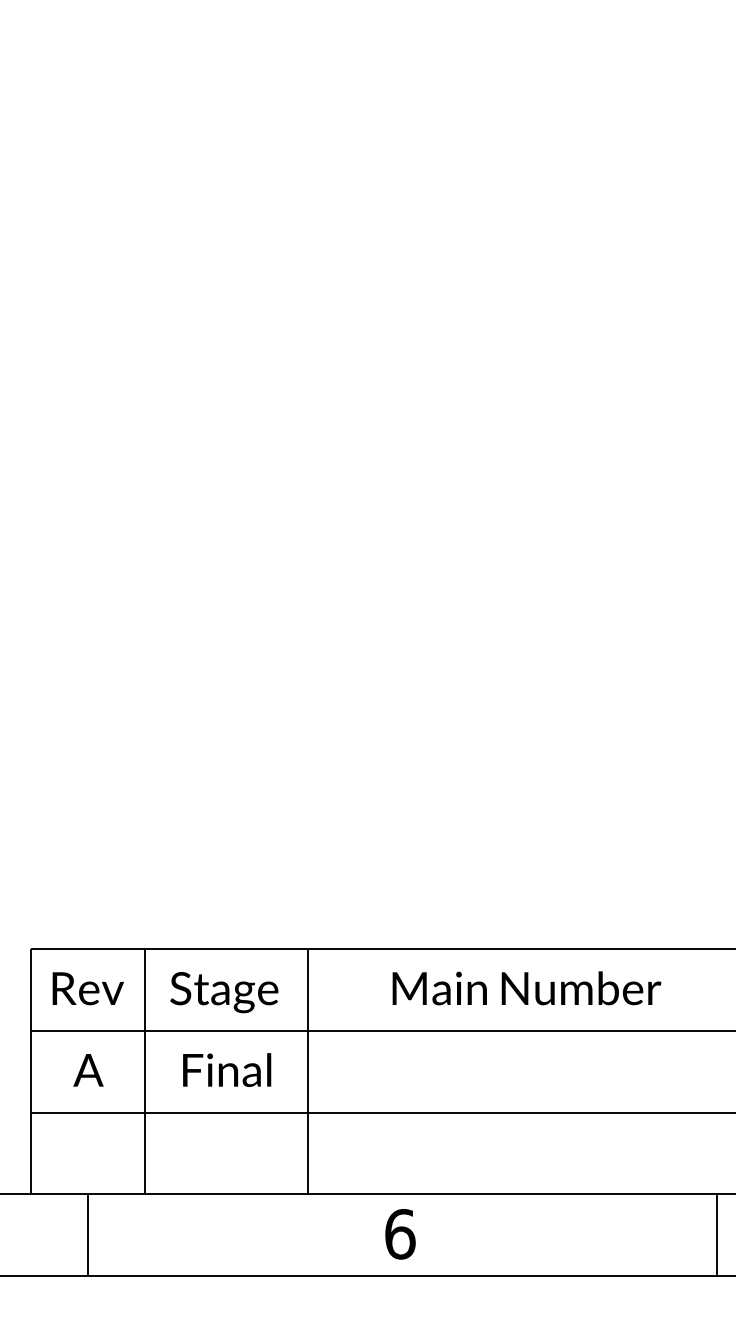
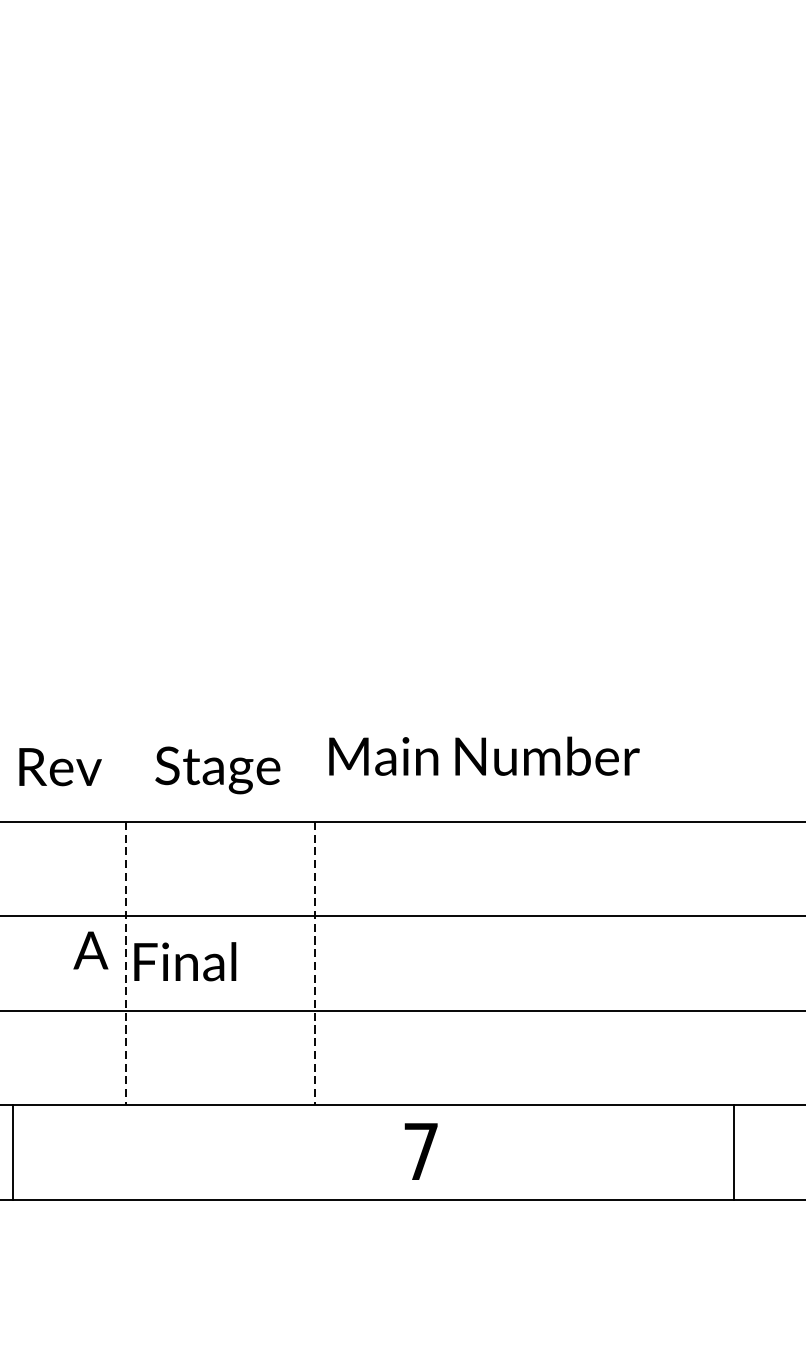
text: (87, 988) -> (59, 766), moved
text: (526, 988) -> (483, 756), moved
text: (224, 992) -> (218, 770), moved
text: (227, 1069) -> (185, 961), moved
text: (88, 1070) -> (90, 950), moved
line: (144, 1071) -> (125, 963), solid -> dashed
line: (308, 1071) -> (315, 963), solid -> dashed
text: (400, 1234) -> (421, 1151), 6 -> 7
line: (87, 1235) -> (12, 1153), moved
line: (717, 1235) -> (734, 1153), moved

